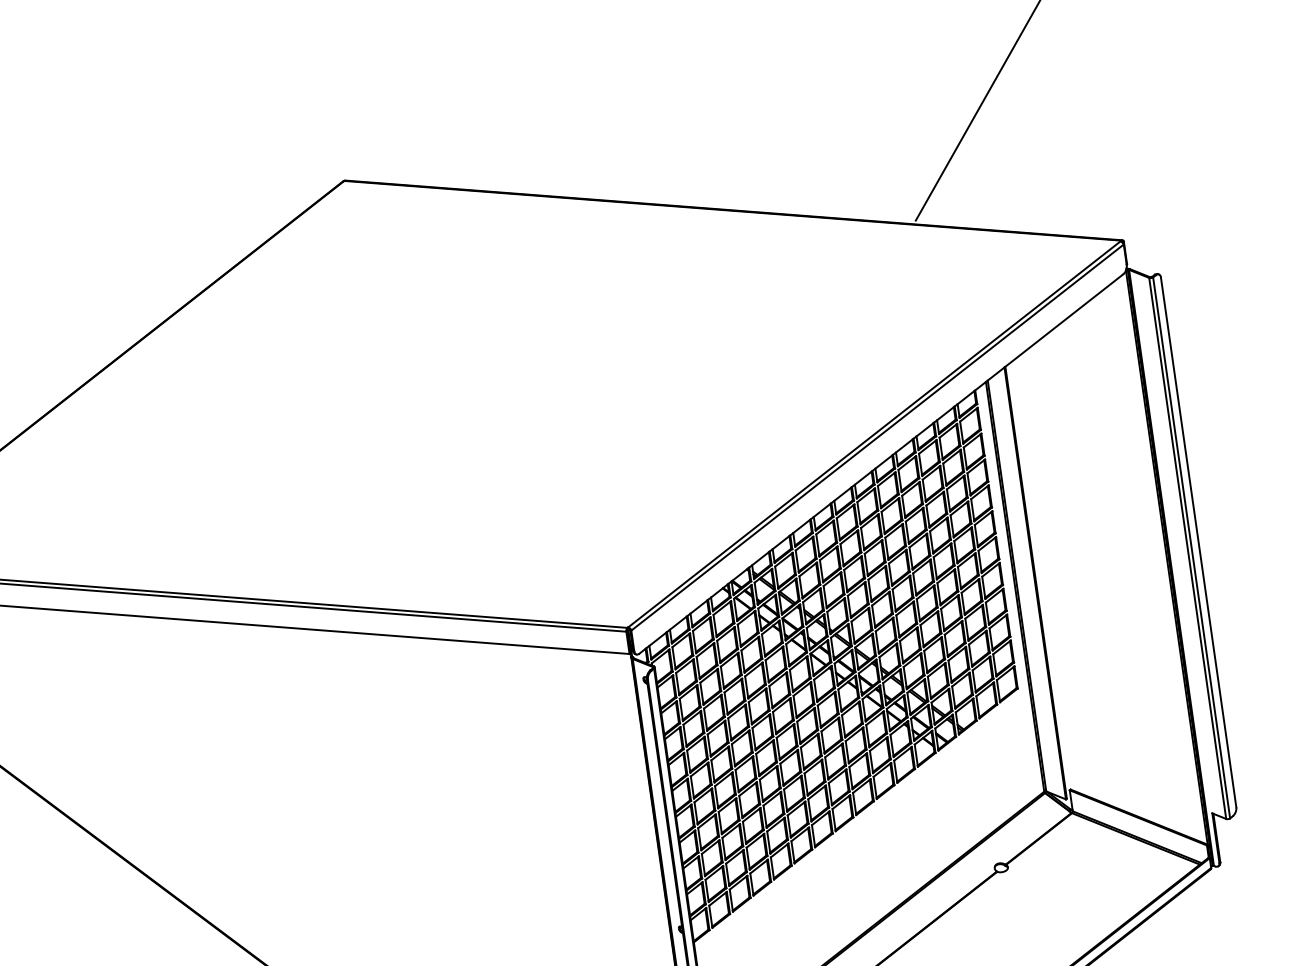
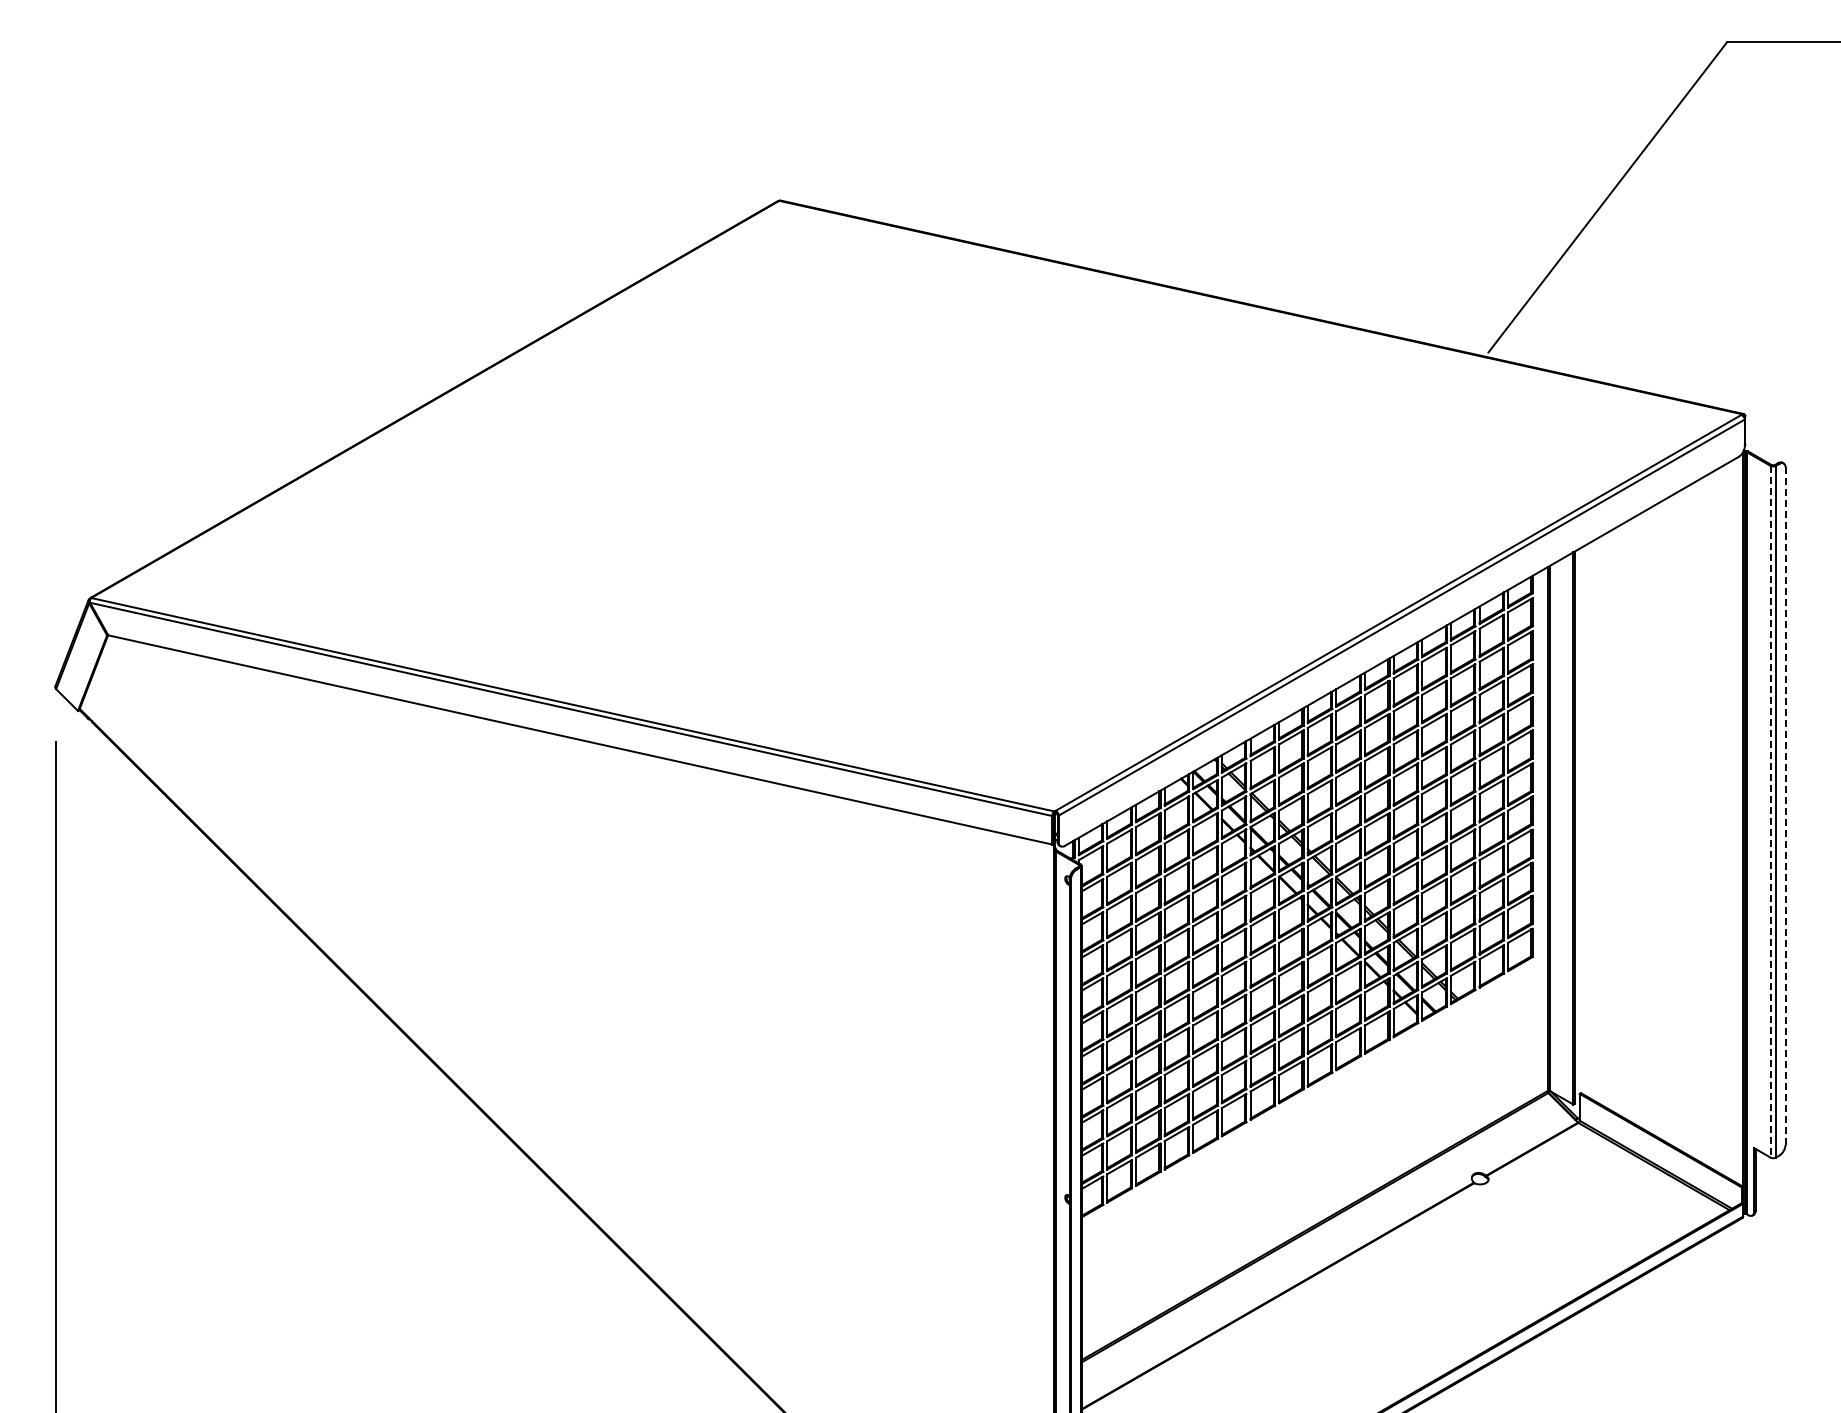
line: (1198, 542) -> (1785, 806), solid -> dashed
line: (1187, 548) -> (1770, 811), solid -> dashed

